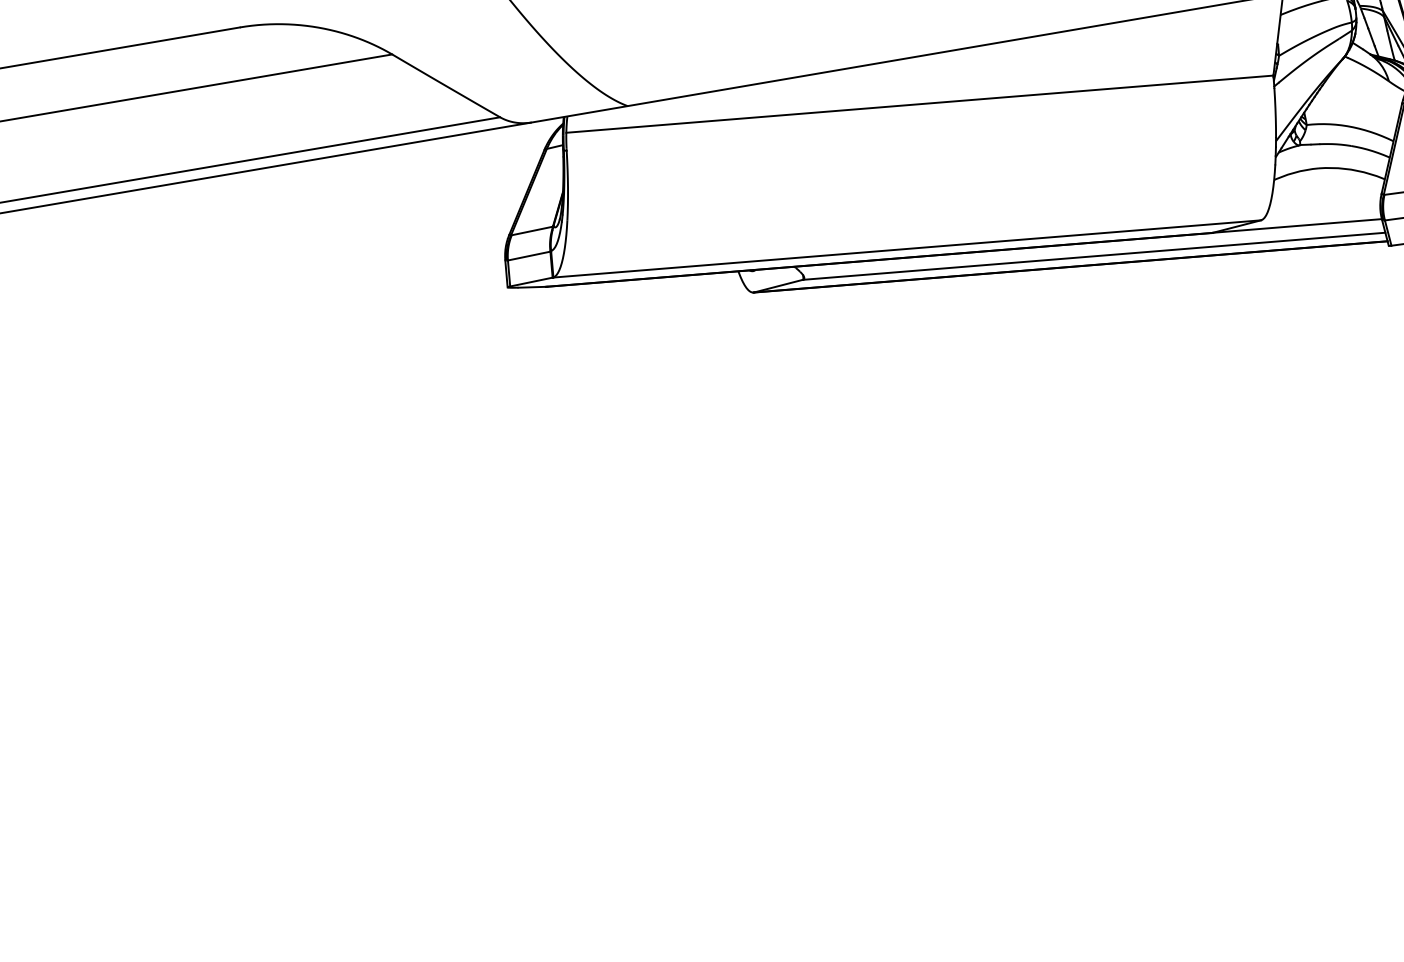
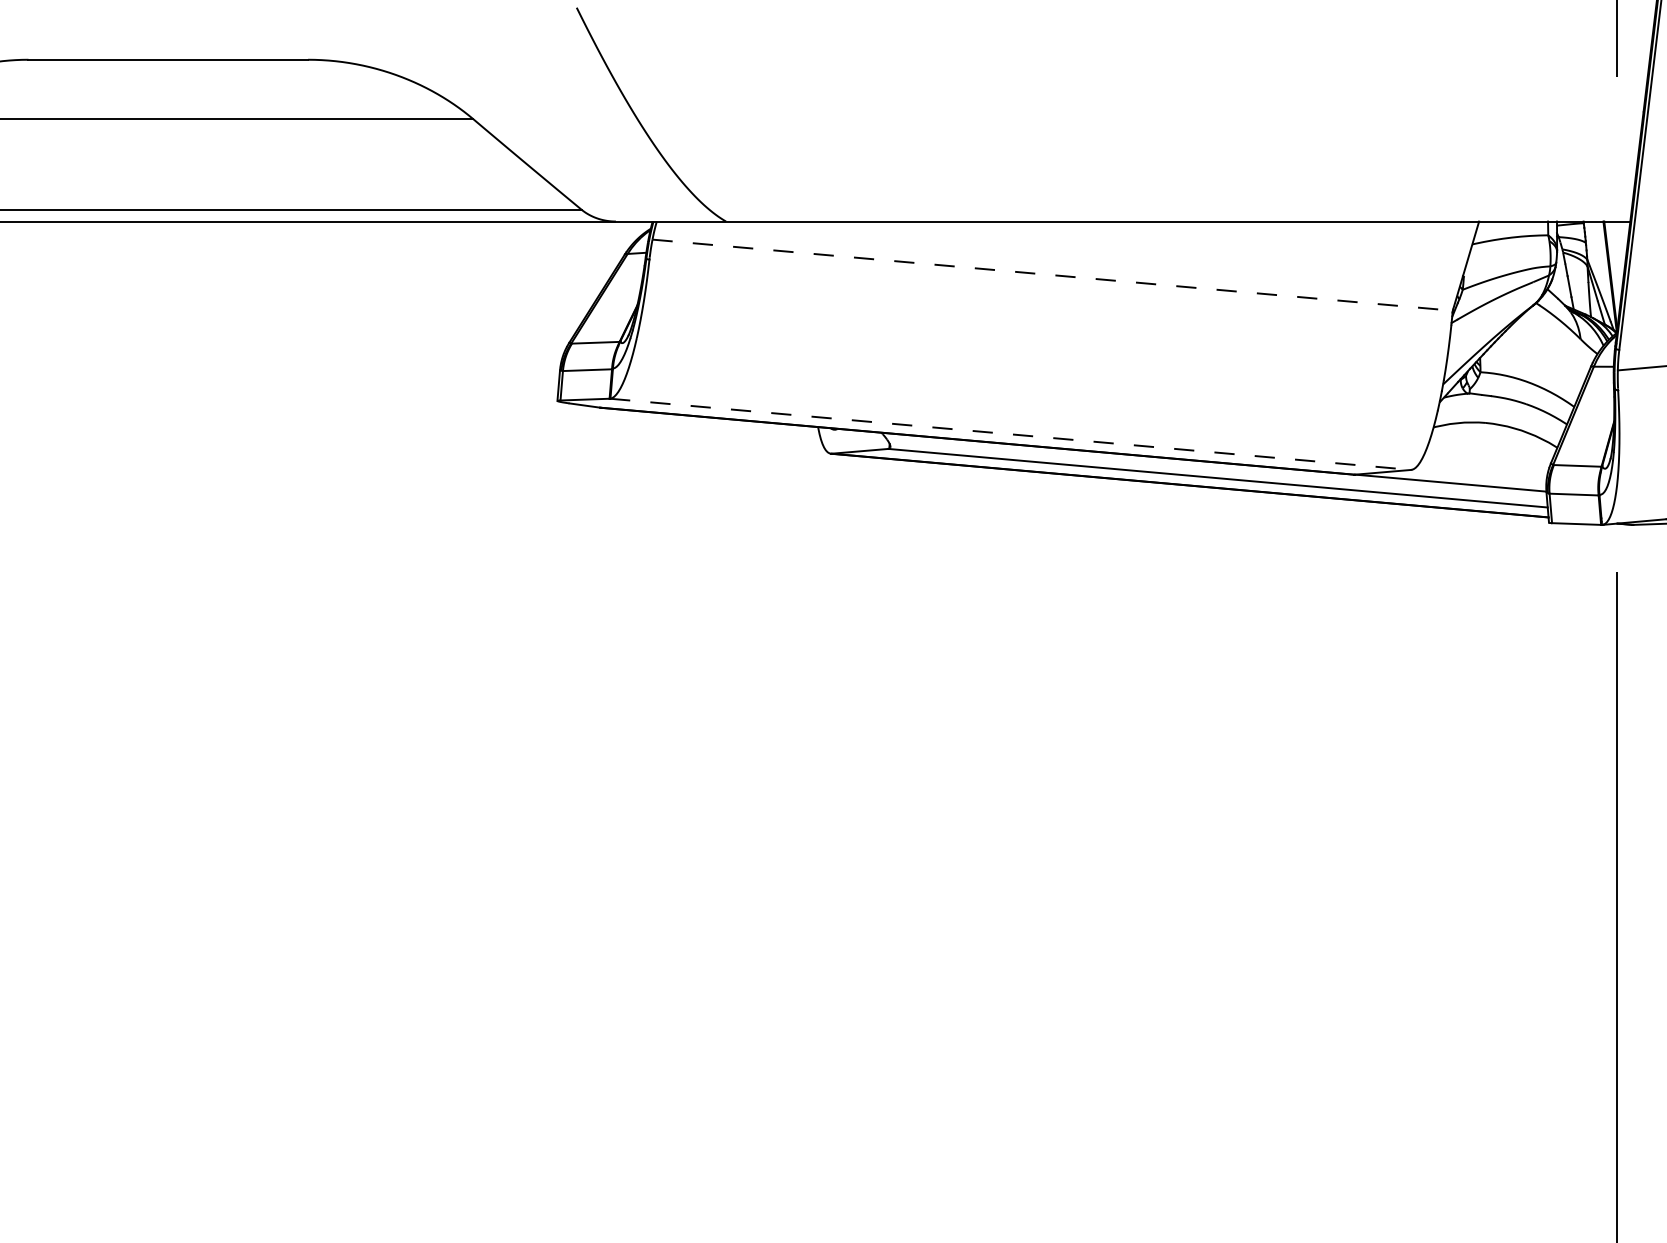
line: (919, 104) -> (1052, 275), solid -> dashed
line: (907, 248) -> (1011, 434), solid -> dashed

